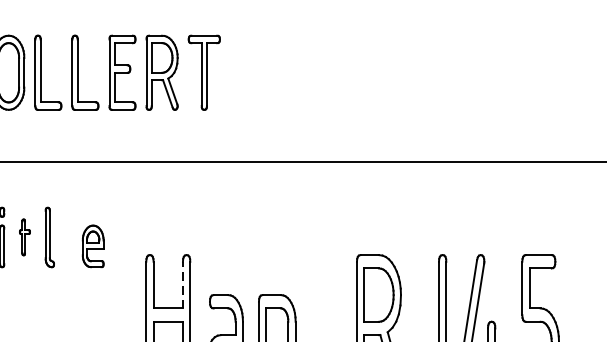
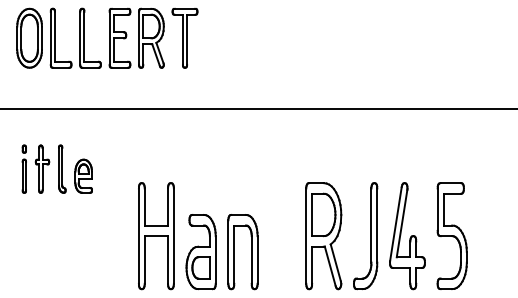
part: (24, 236) -> (42, 168), size x1.67
part: (92, 245) -> (83, 175), moved
line: (183, 285) -> (168, 207), dashed -> solid

